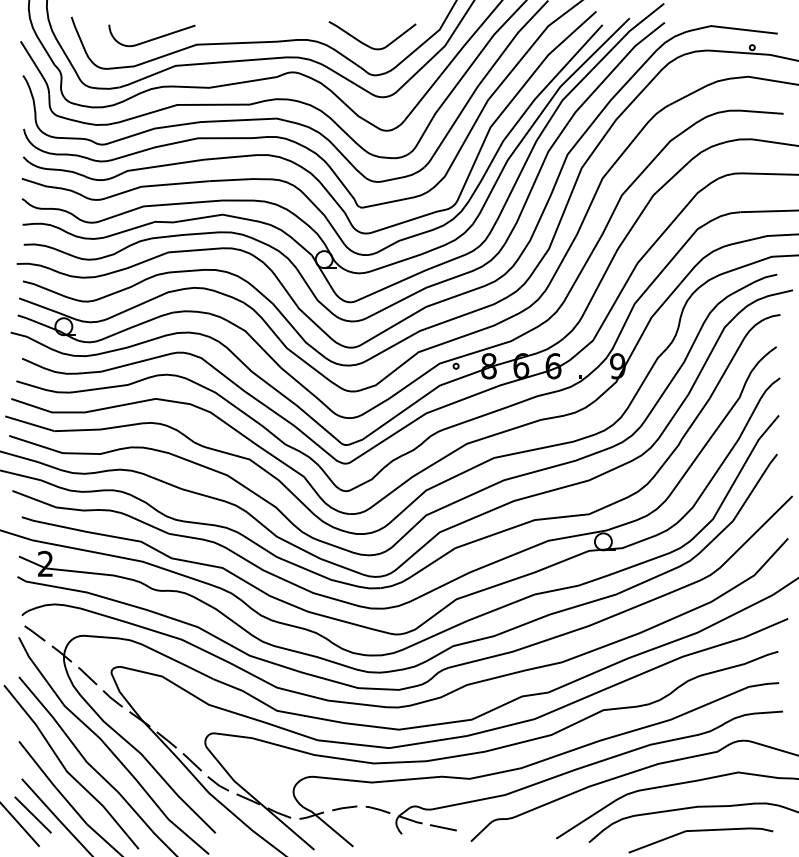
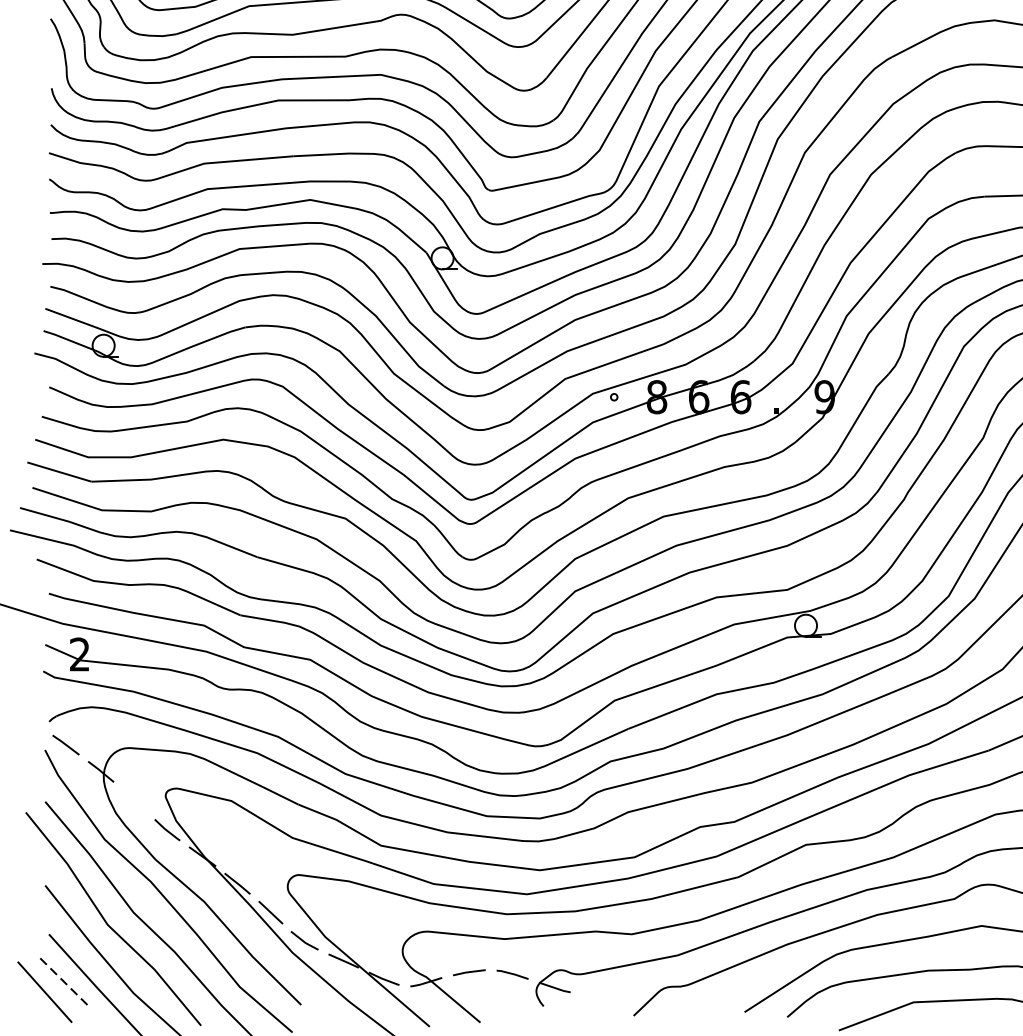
line: (87, 676) -> (134, 801), removed
line: (33, 814) -> (64, 980), solid -> dashed
line: (442, 827) -> (596, 997), removed

